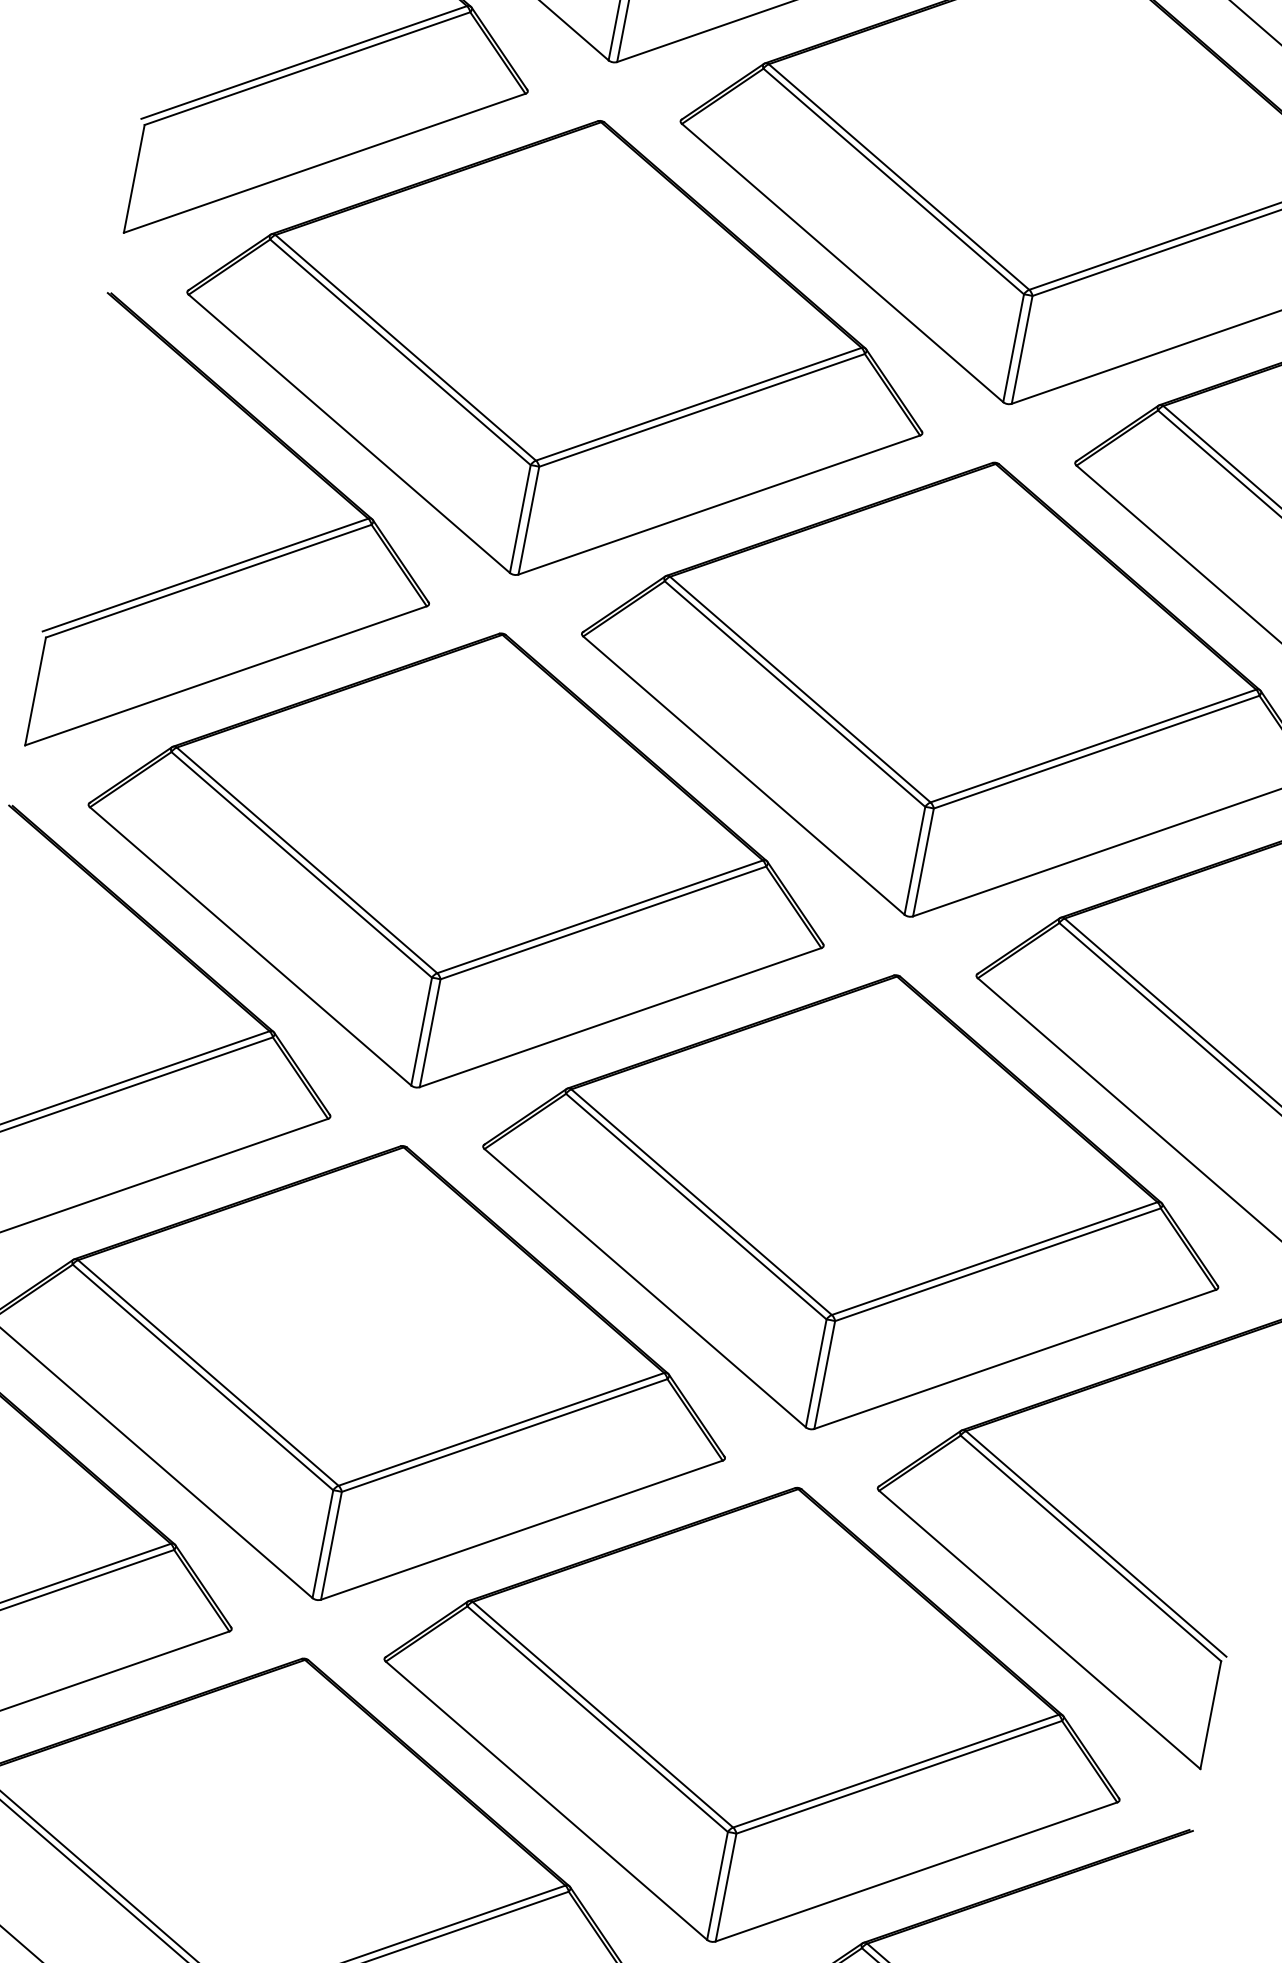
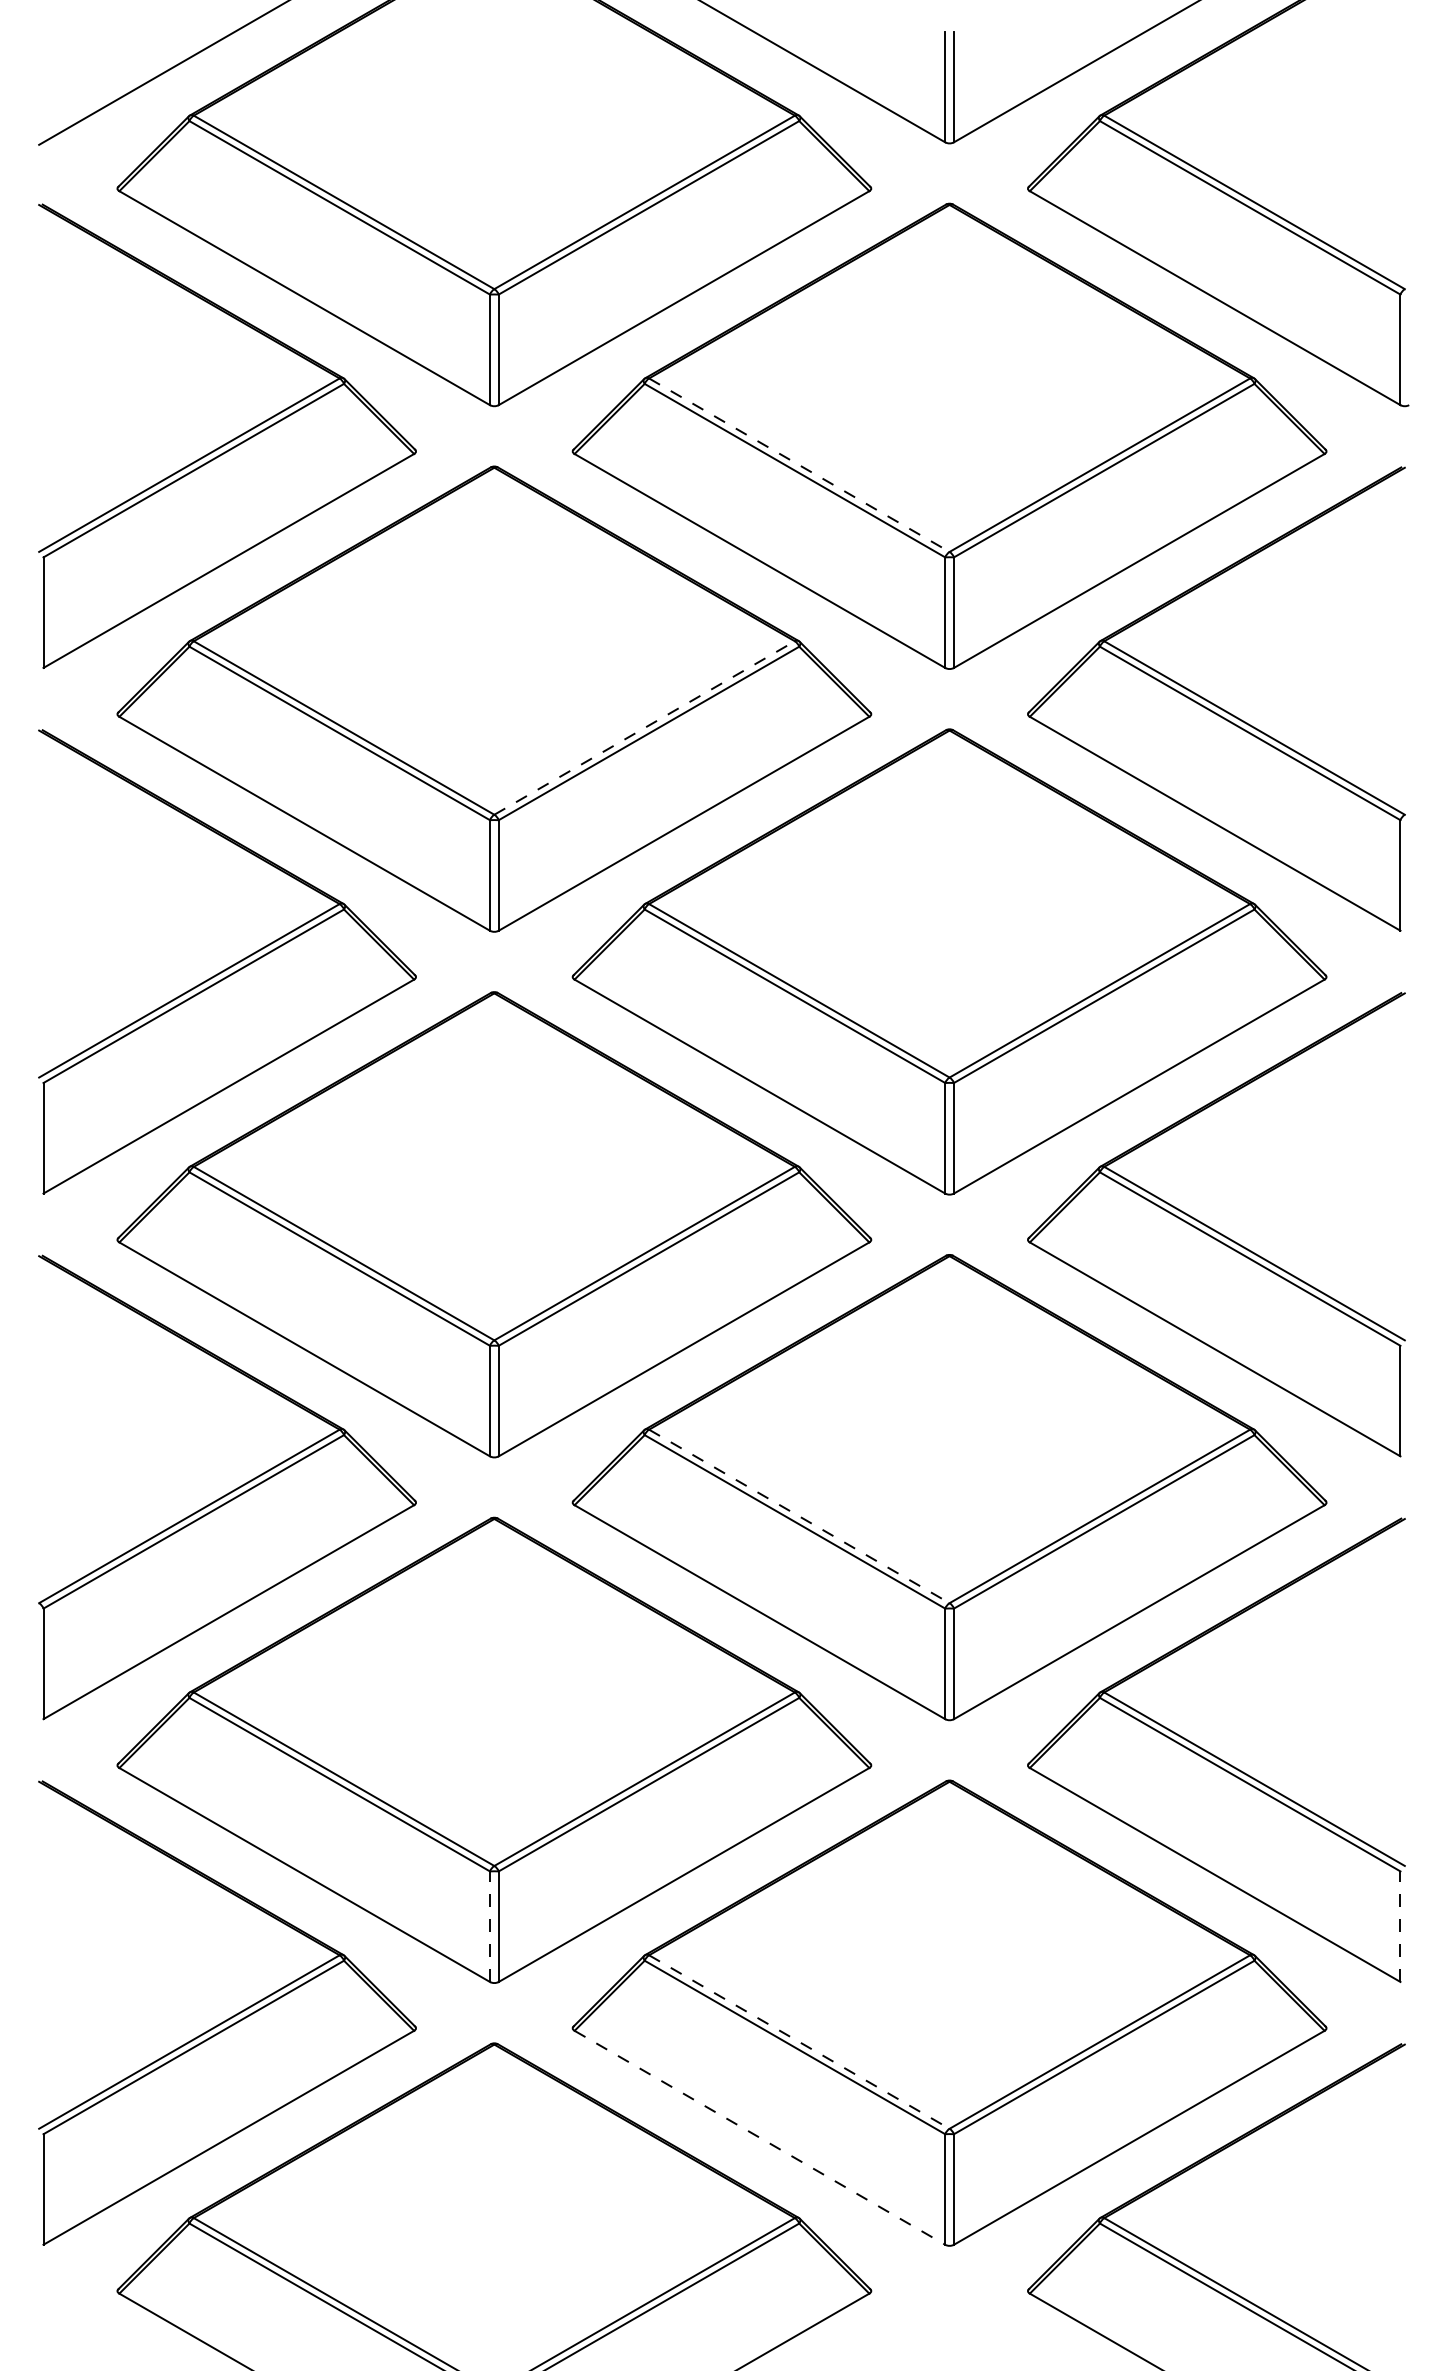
line: (899, 177) -> (799, 465), solid -> dashed
line: (699, 403) -> (645, 727), solid -> dashed
line: (701, 1202) -> (799, 1516), solid -> dashed
line: (322, 1543) -> (489, 1926), solid -> dashed
line: (1210, 1714) -> (1400, 1926), solid -> dashed
line: (602, 1715) -> (799, 2042), solid -> dashed
line: (546, 1800) -> (759, 2137), solid -> dashed

